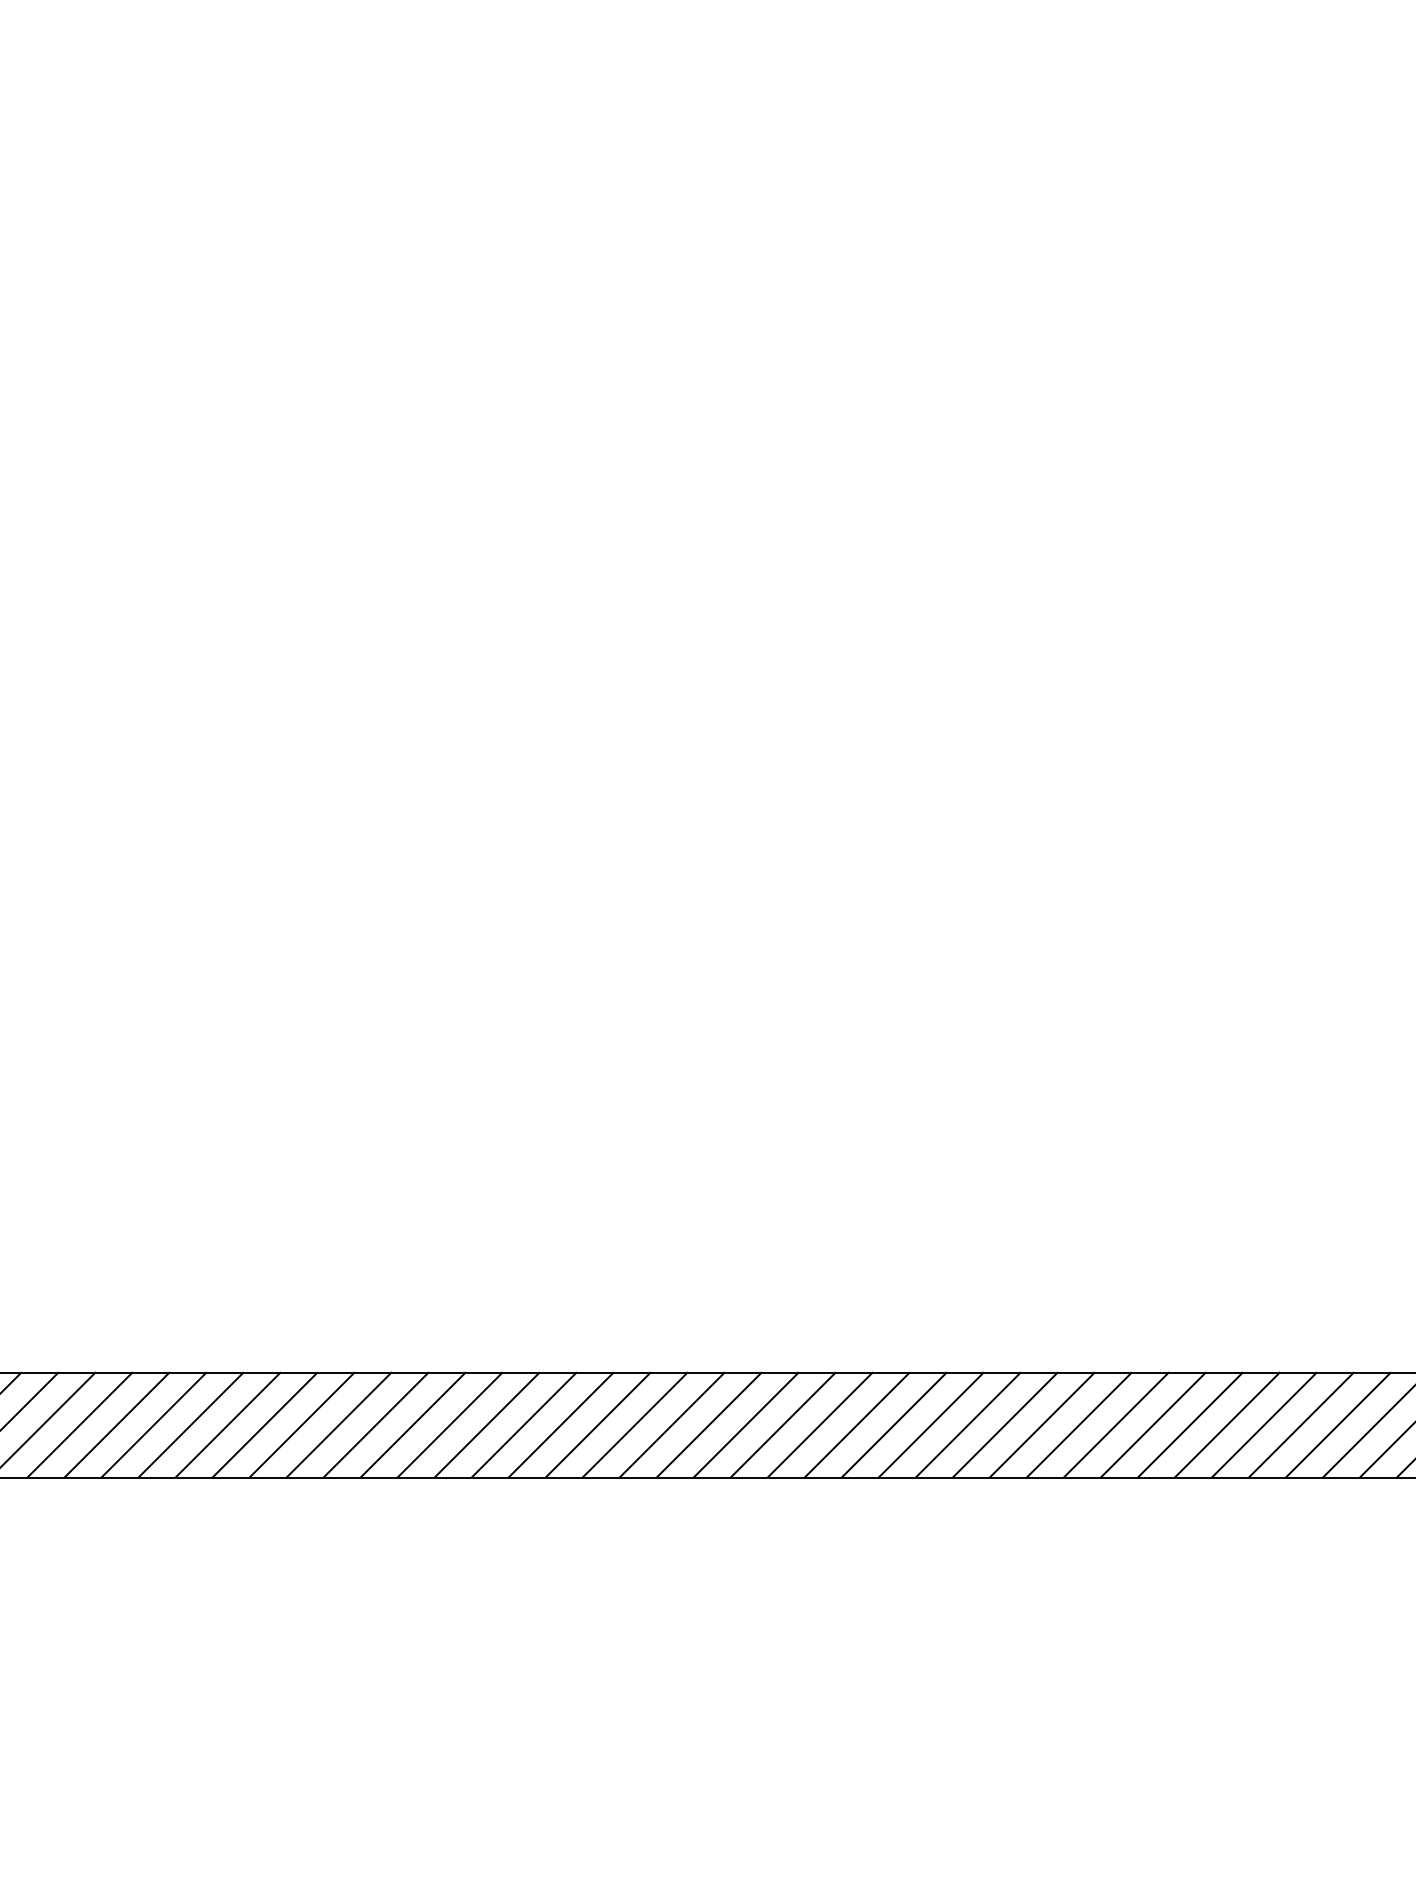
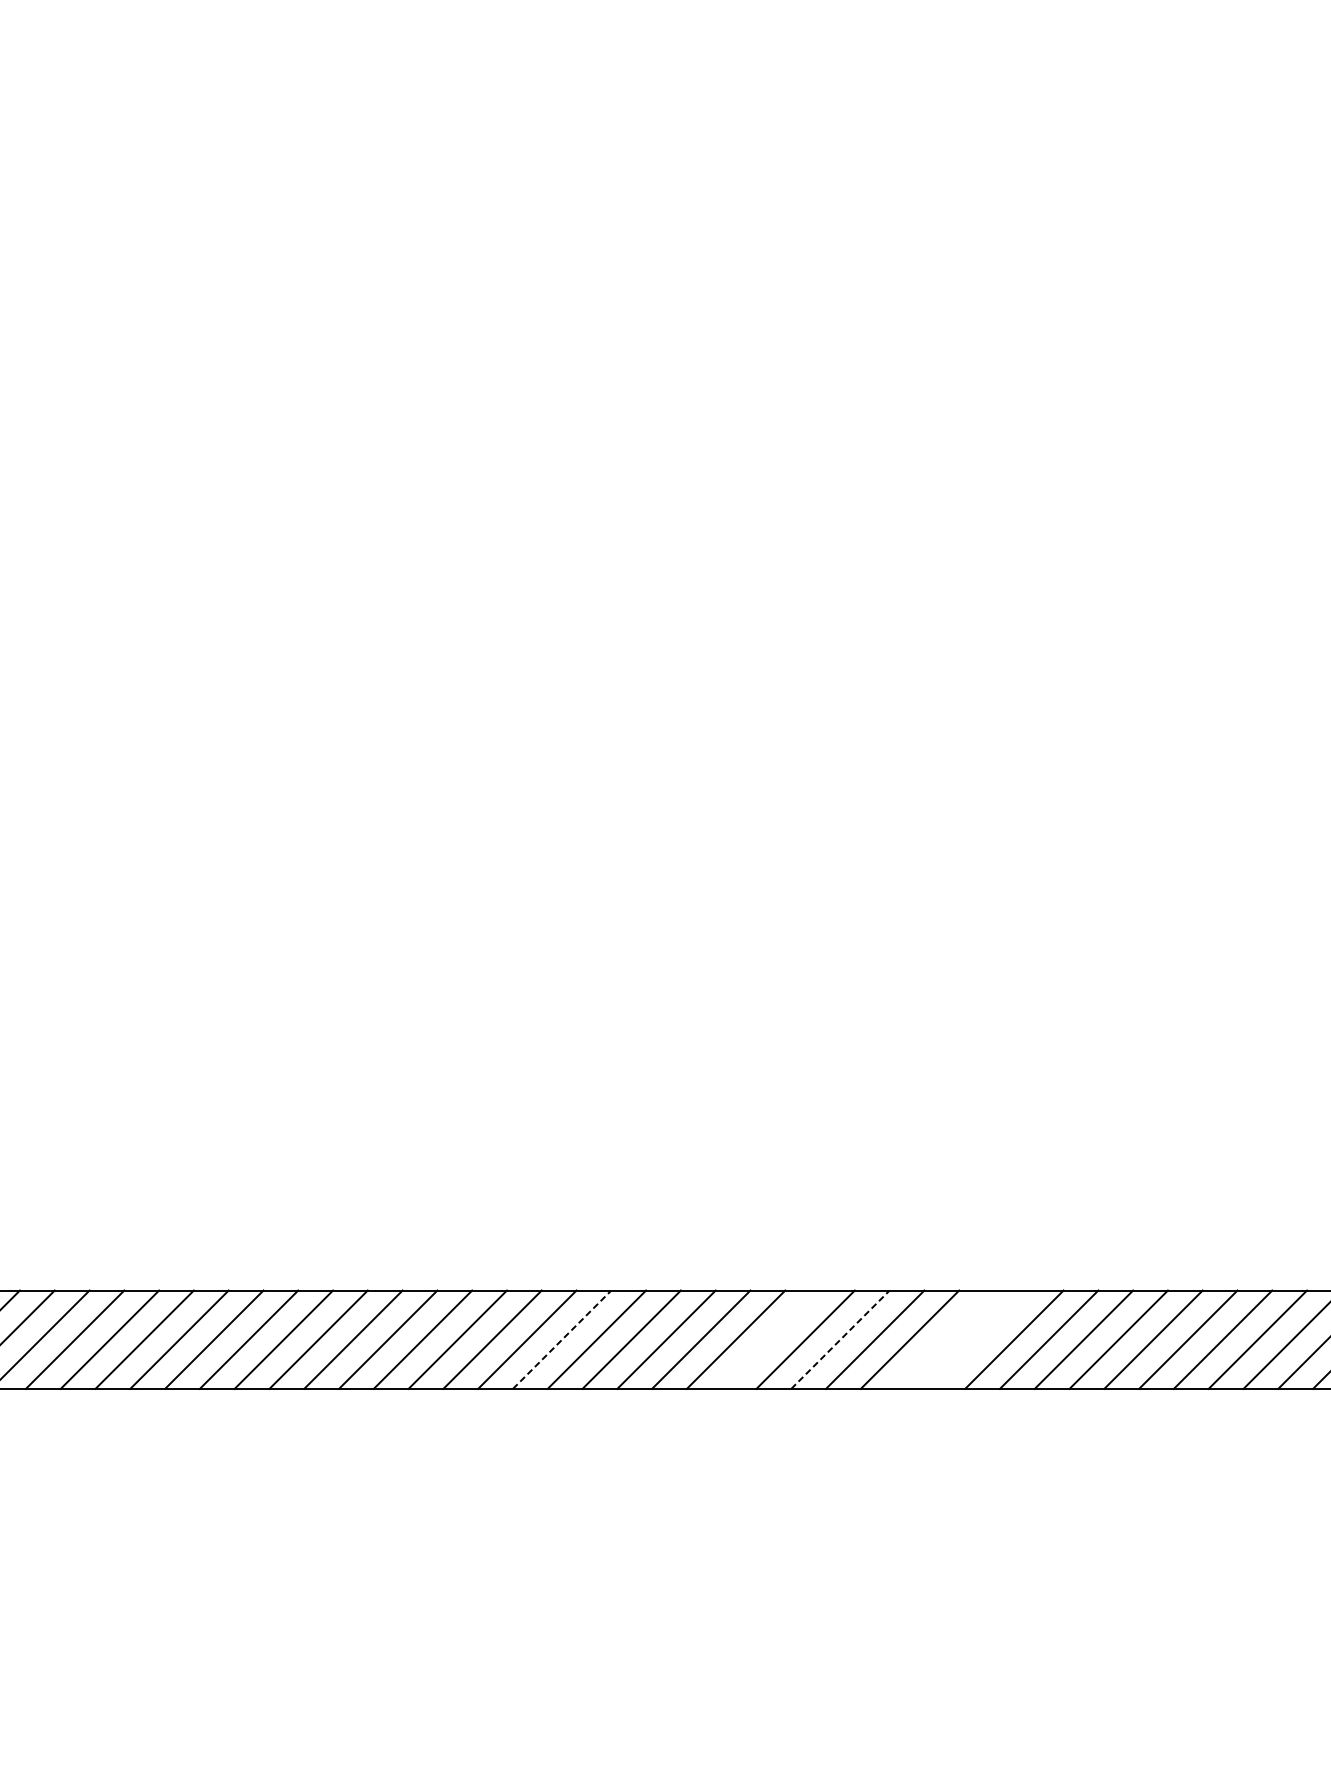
line: (598, 1424) -> (562, 1339), solid -> dashed
line: (819, 1424) -> (770, 1339), removed
line: (894, 1424) -> (840, 1339), solid -> dashed
line: (1004, 1424) -> (944, 1339), removed
line: (1041, 1424) -> (978, 1339), removed

